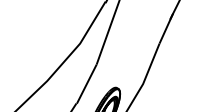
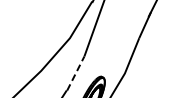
line: (87, 84) -> (76, 73), solid -> dashed

